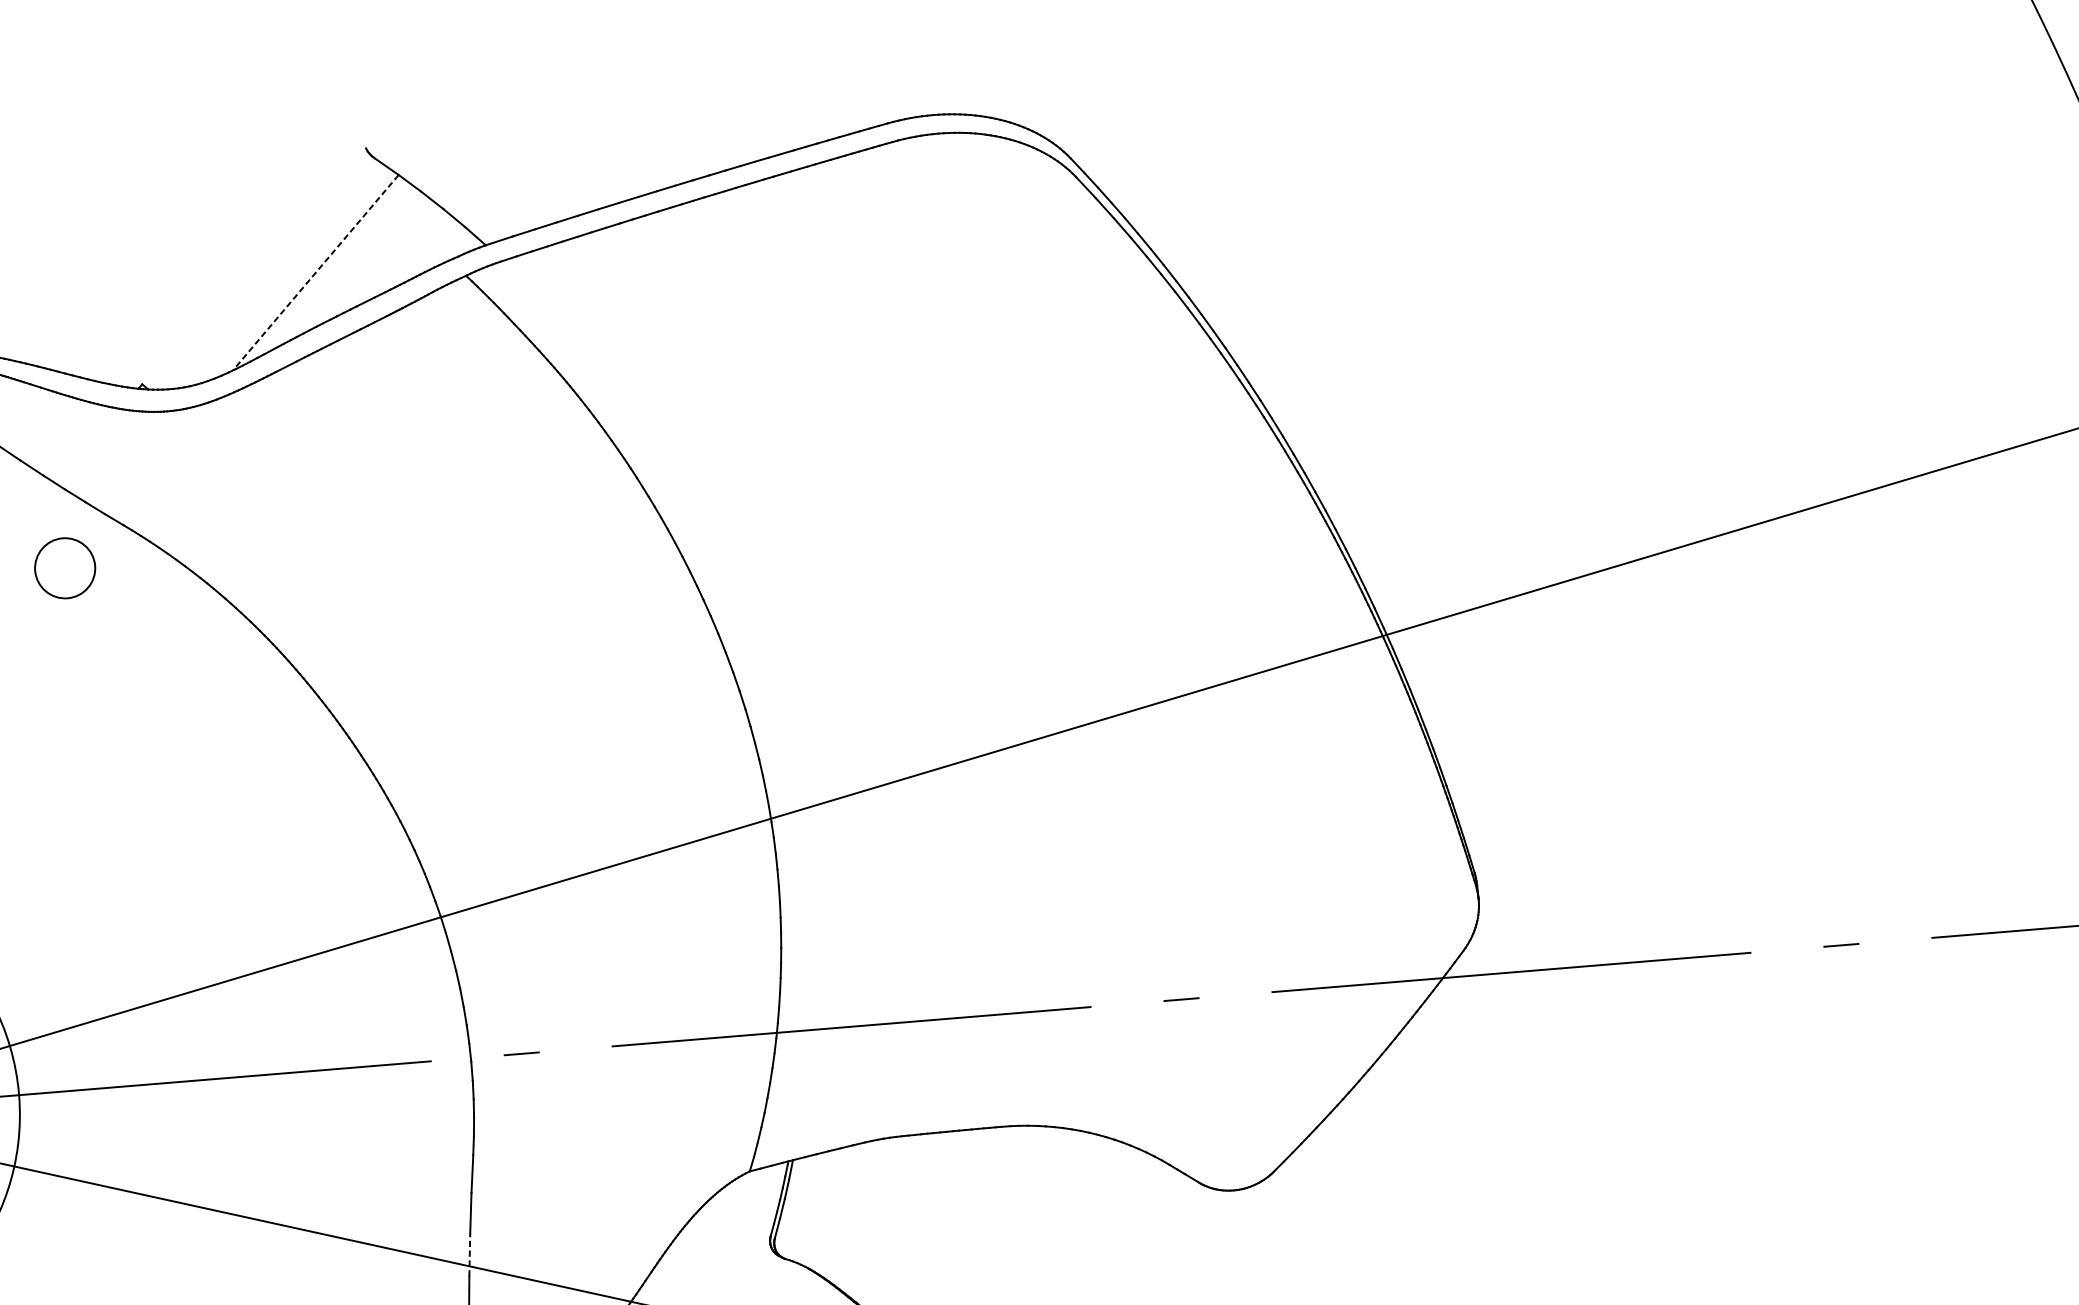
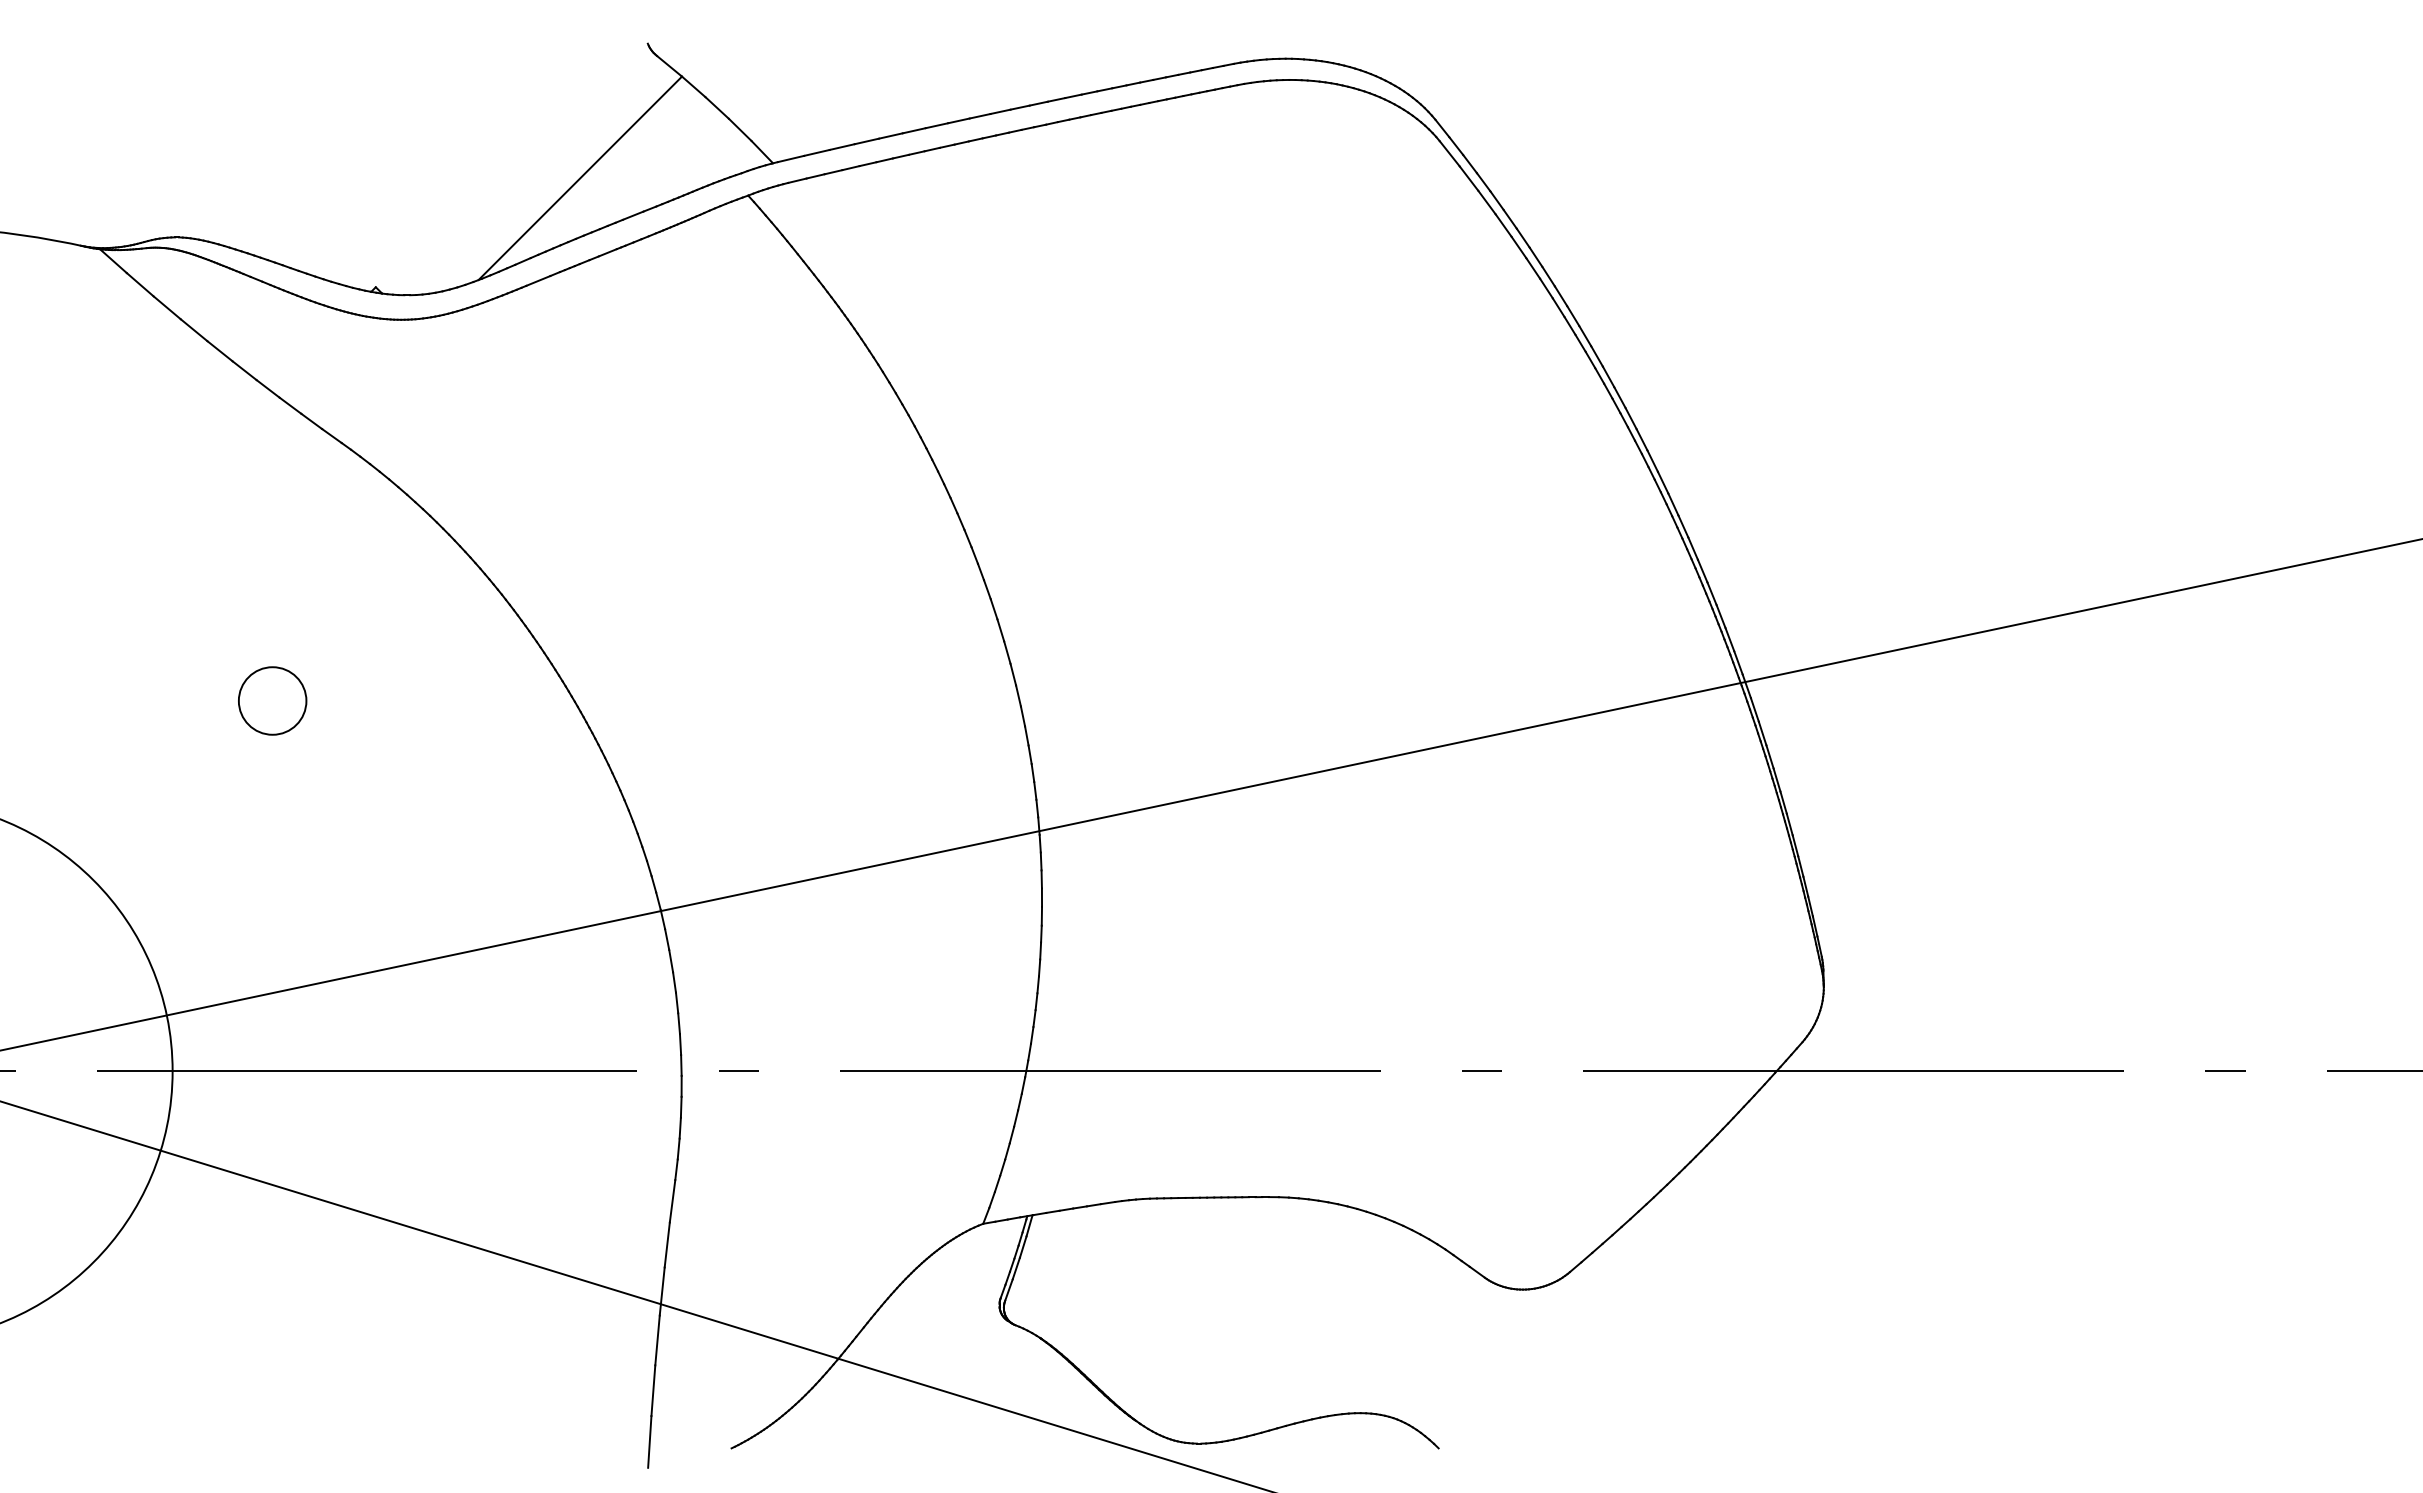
line: (316, 272) -> (580, 178), dashed -> solid
circle: (65, 567) -> (272, 700), moved
line: (470, 1254) -> (662, 1291), dashed -> solid

